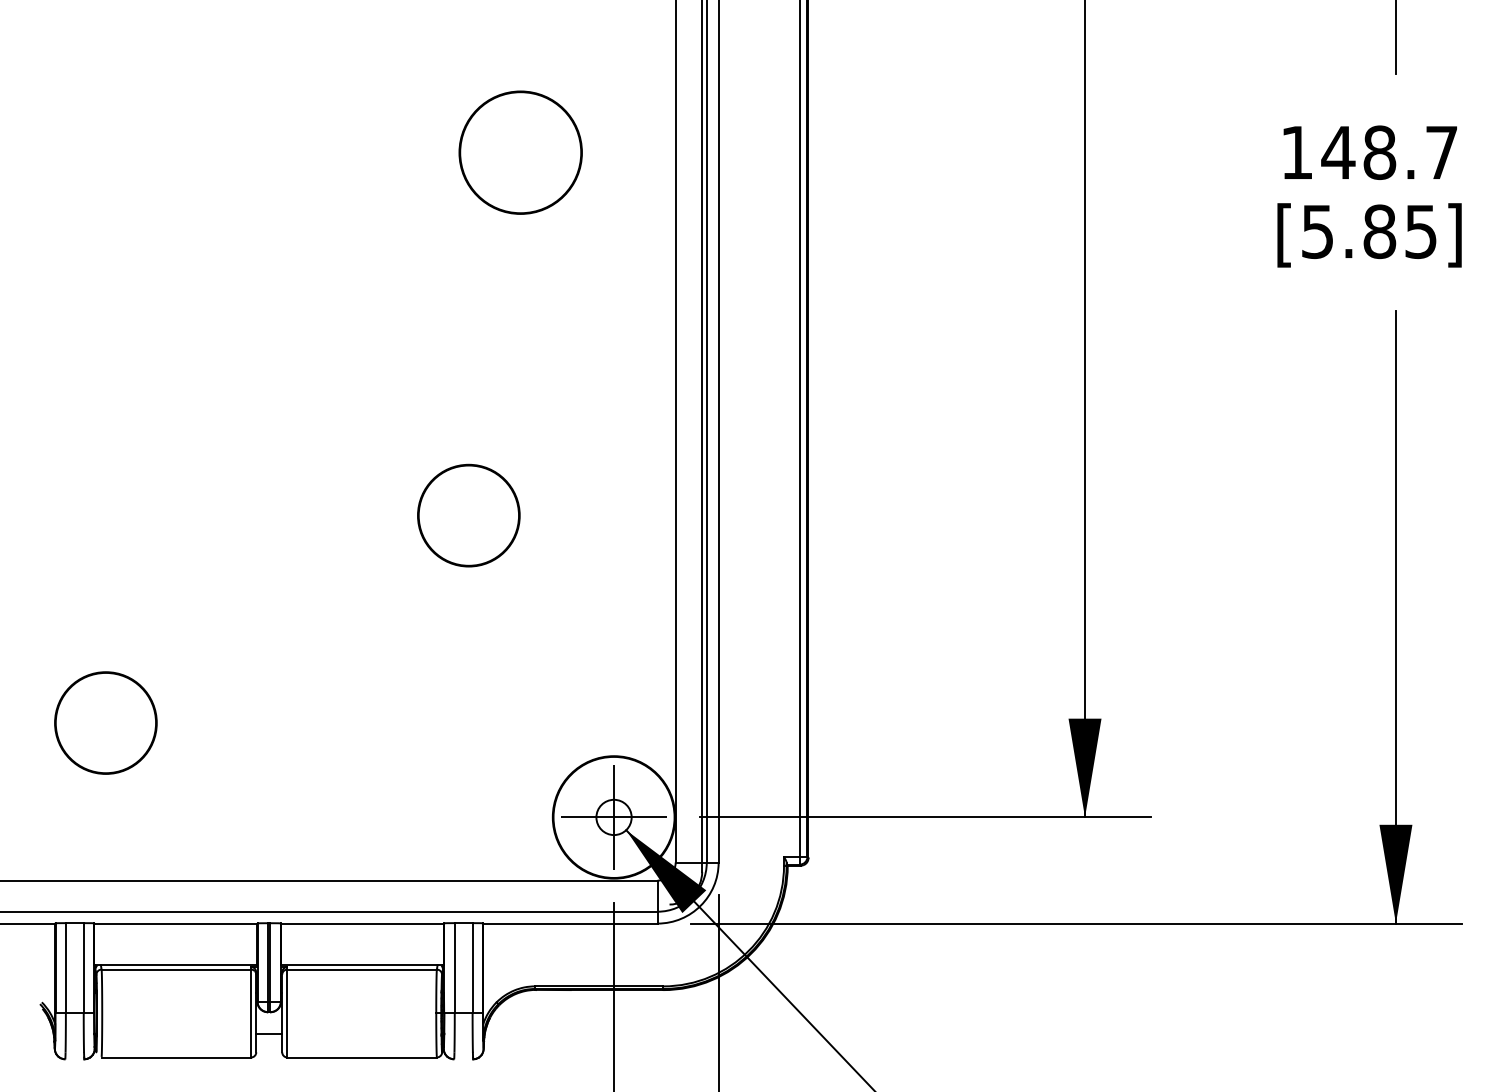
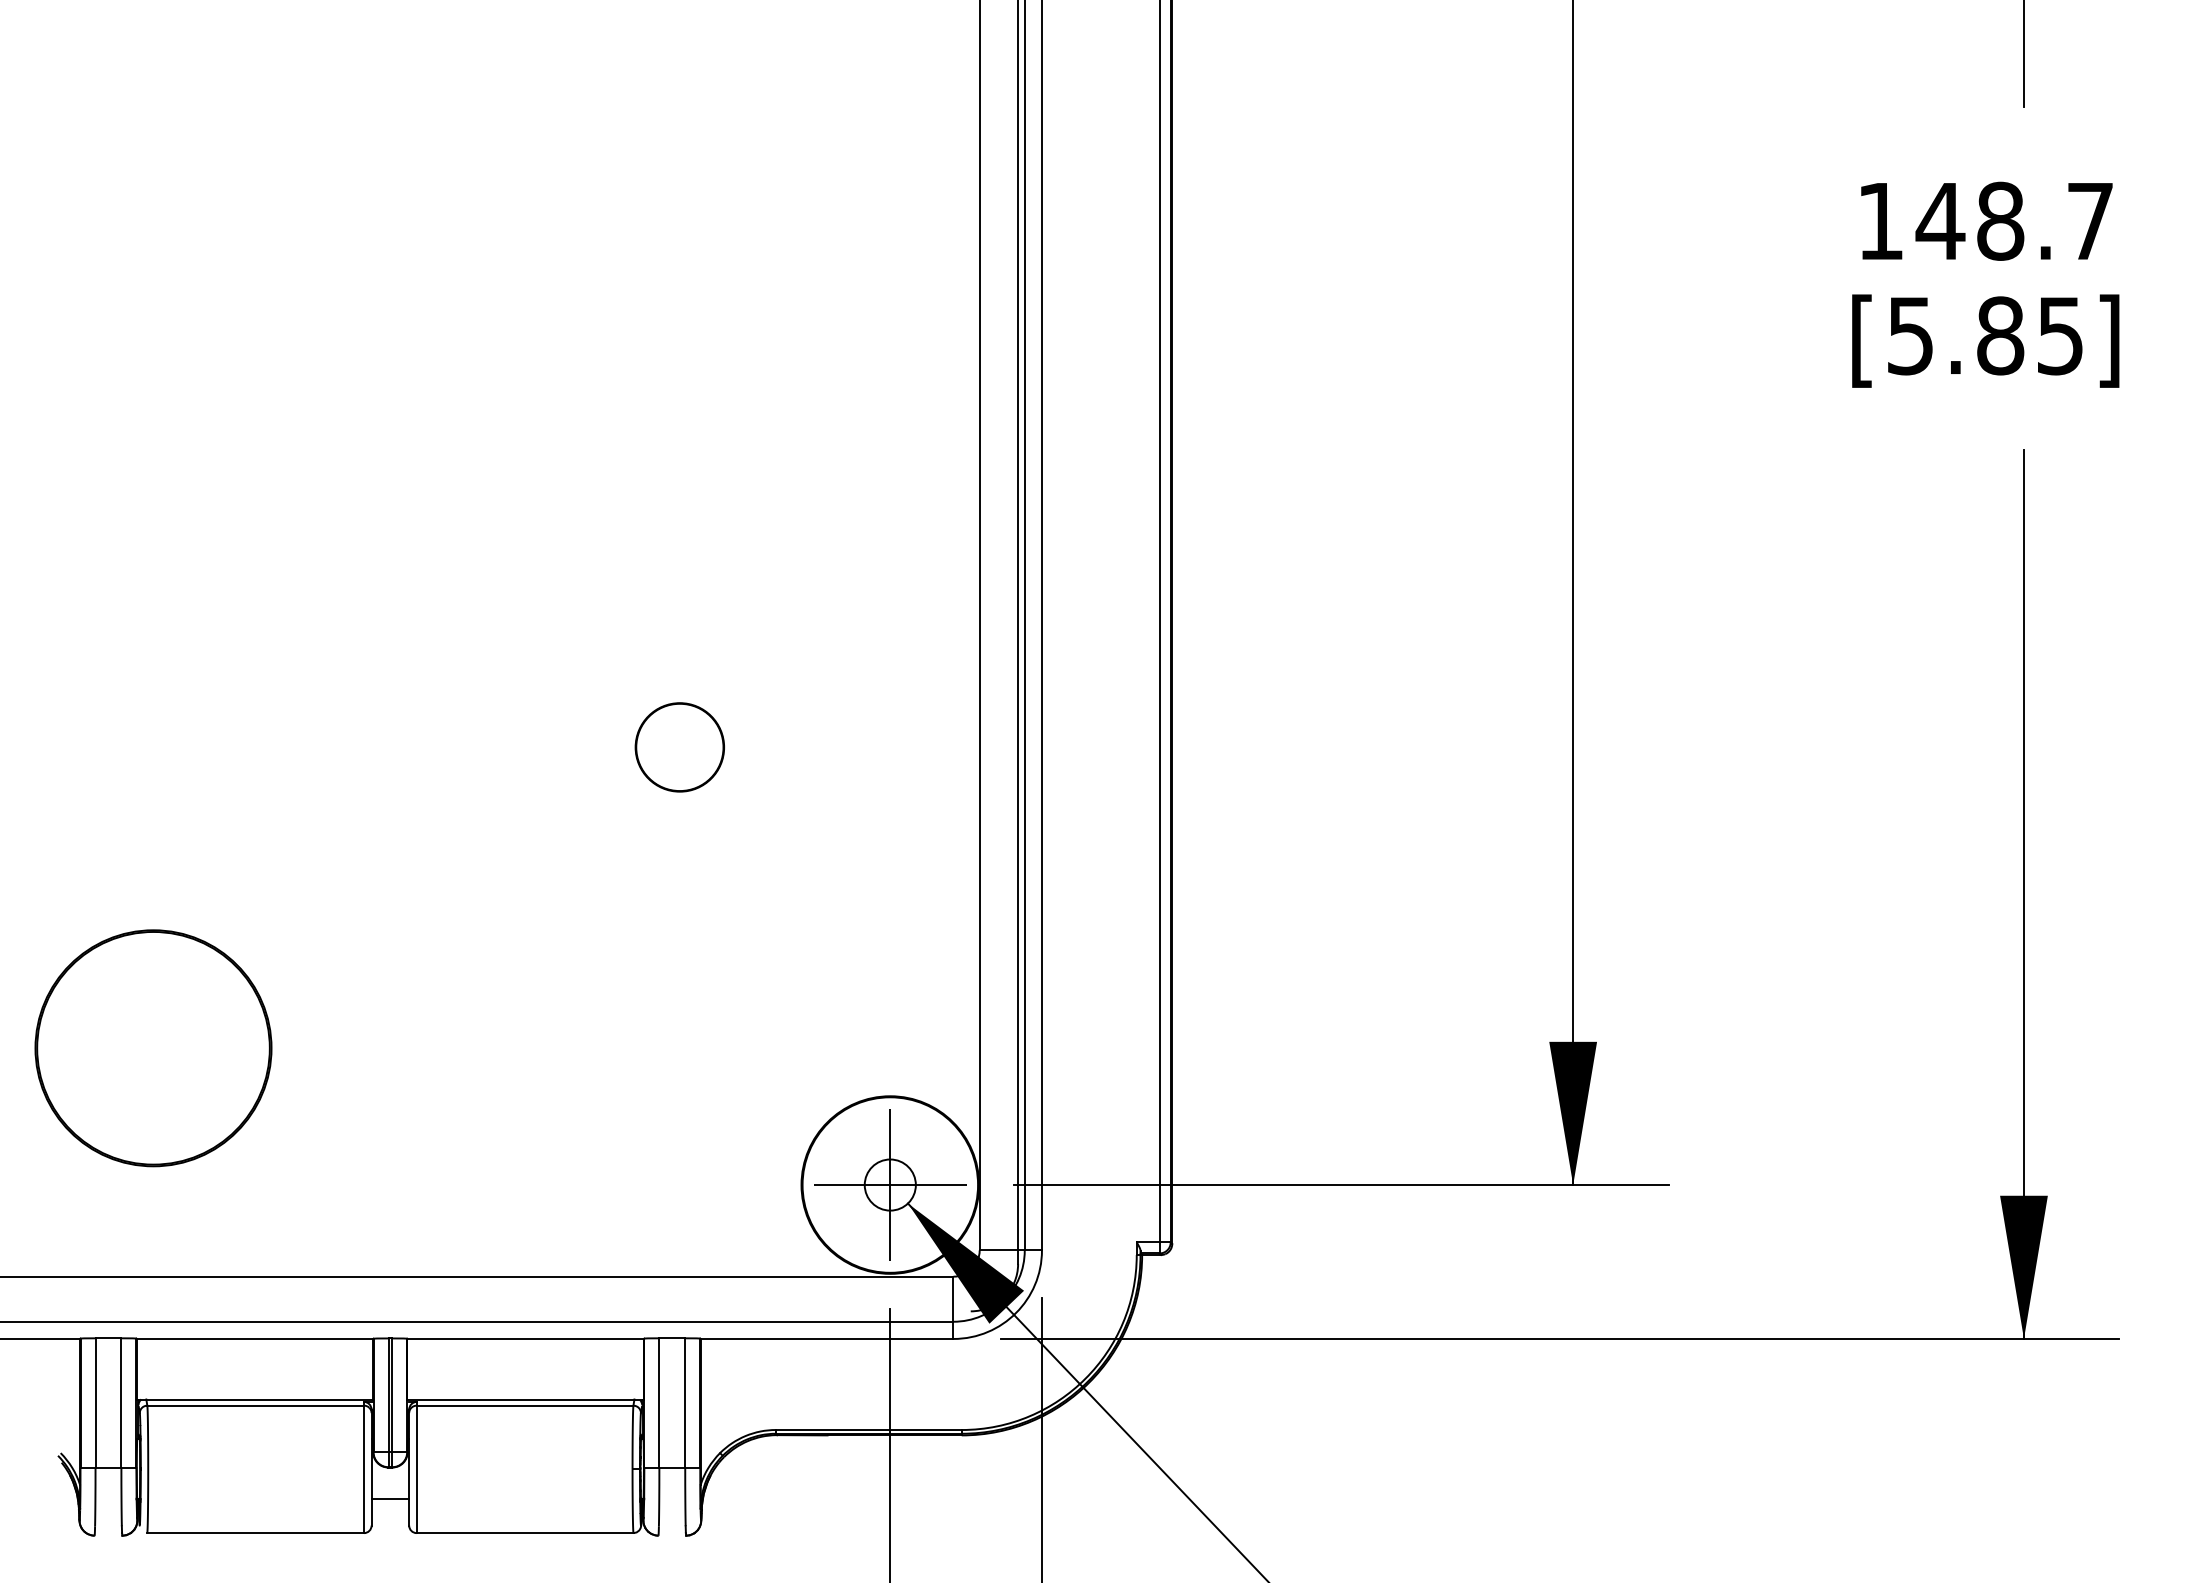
circle: (520, 152) -> (754, 220), removed
part: (468, 515) -> (679, 747), size x0.6
circle: (105, 722) -> (152, 1047), size x1.6

